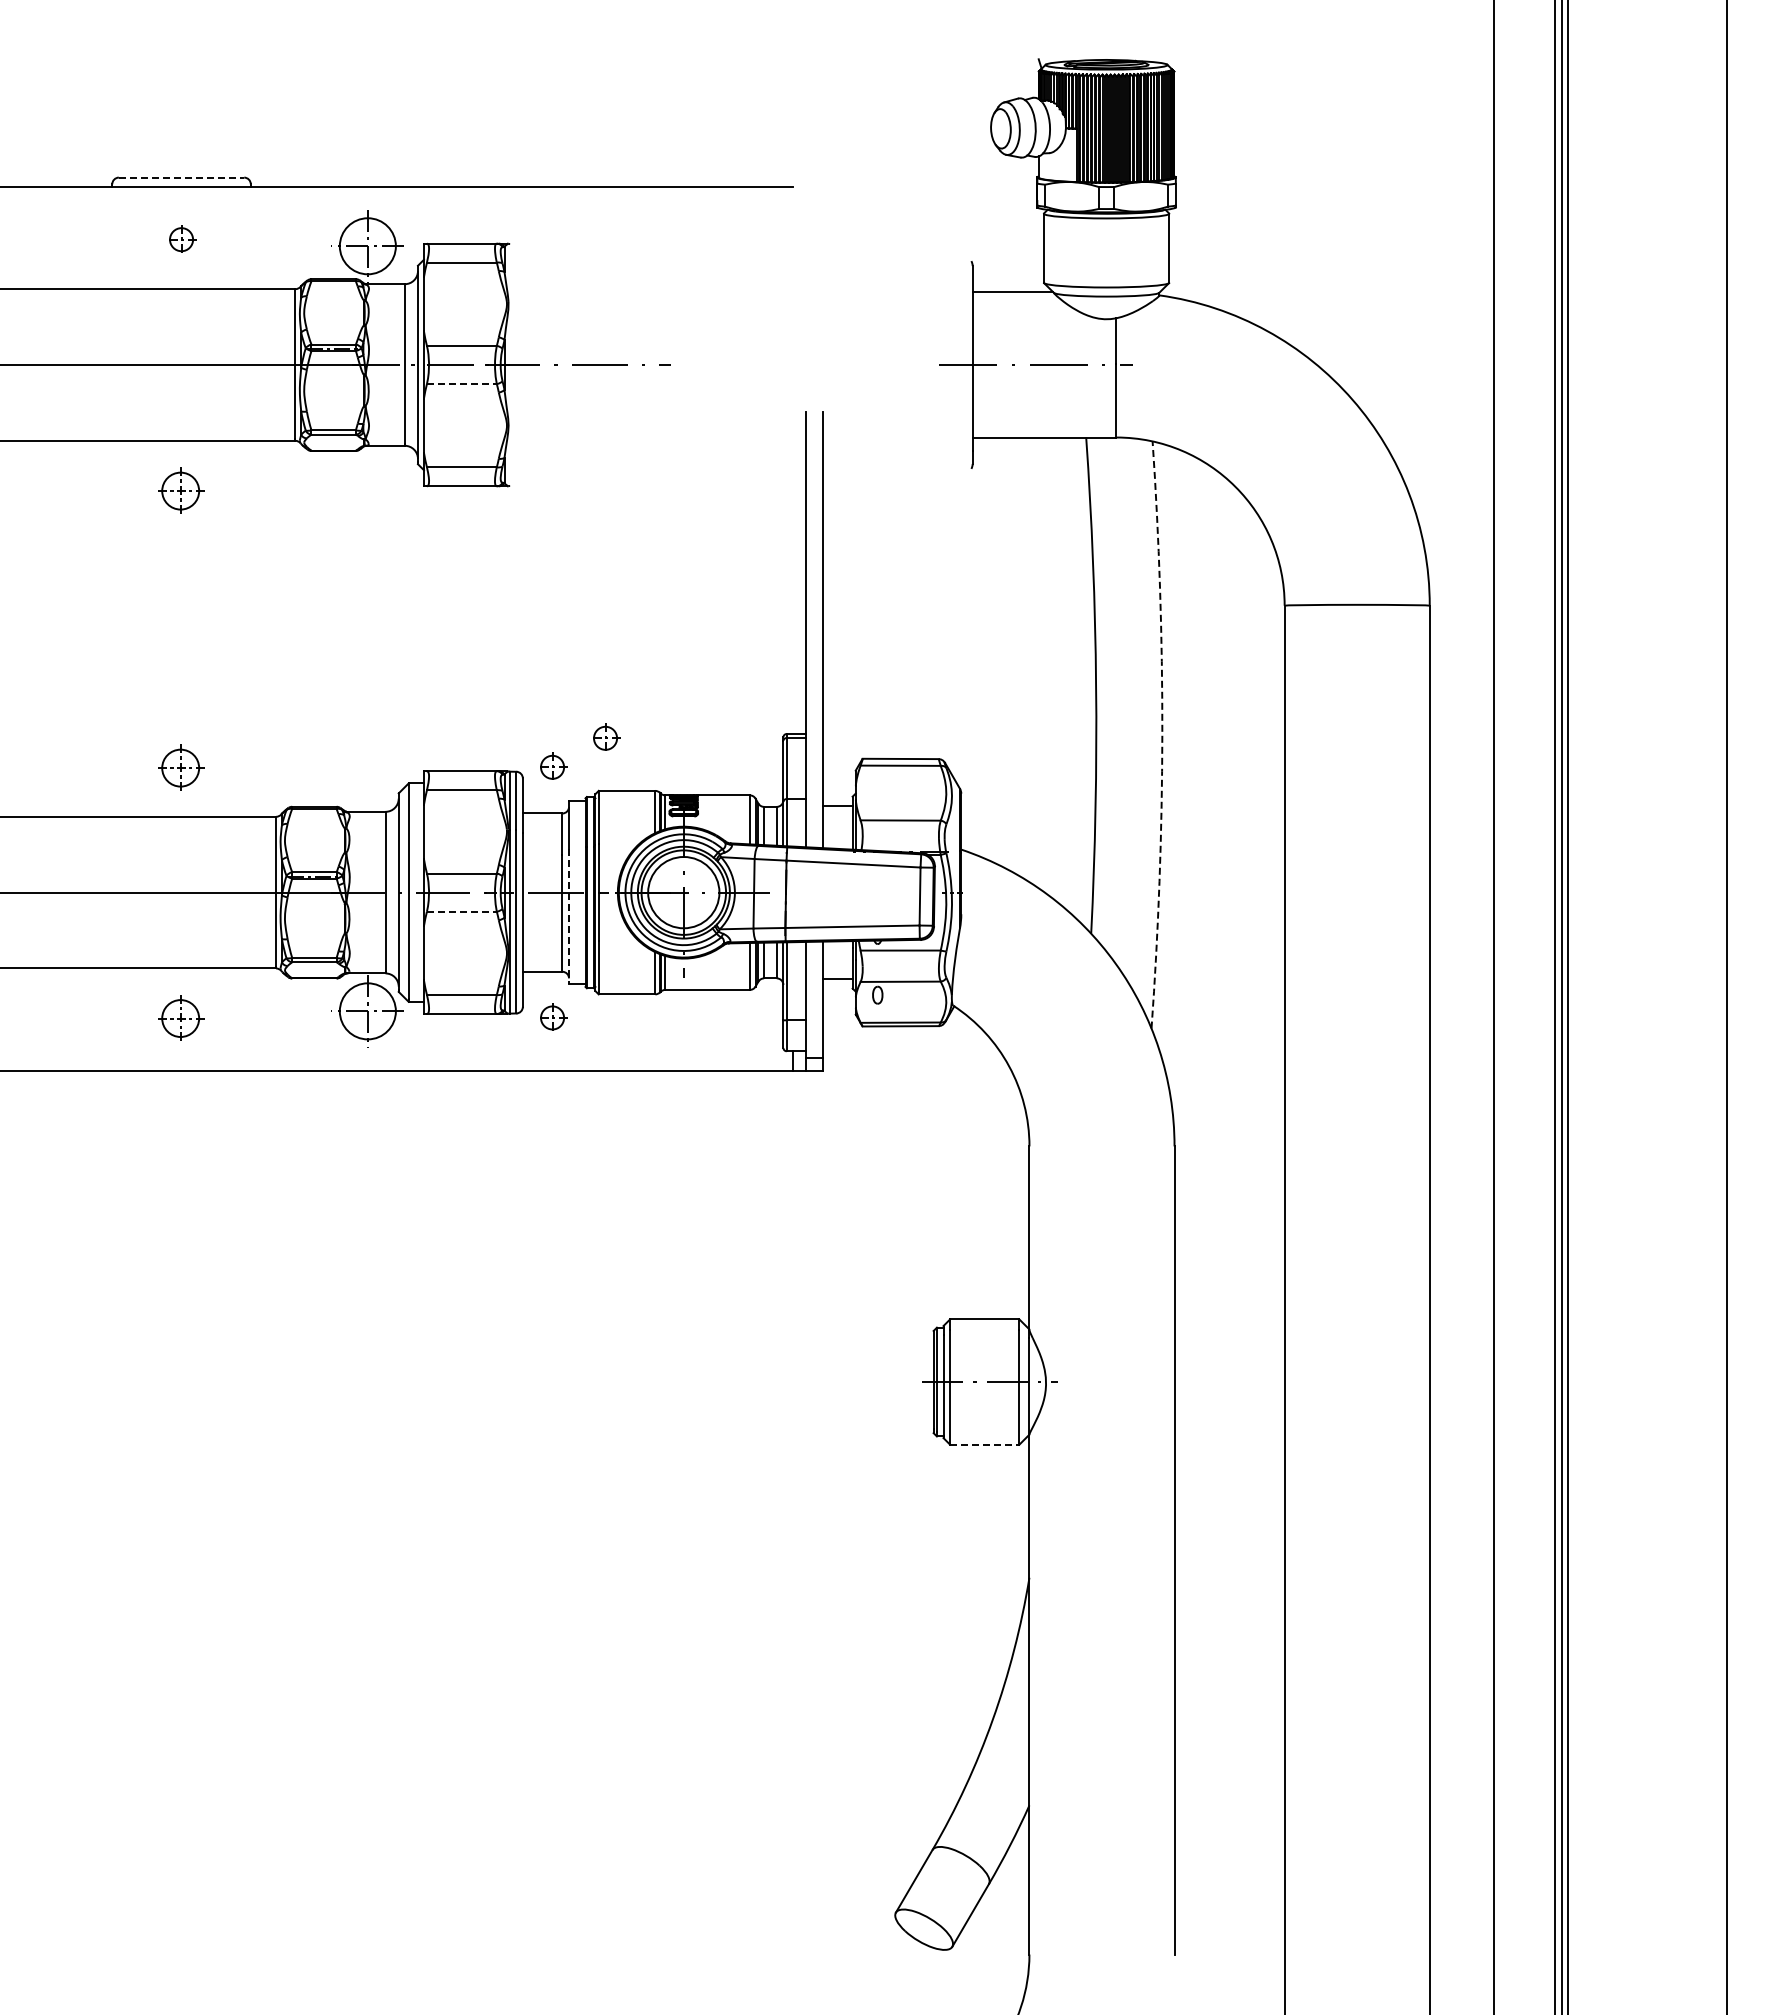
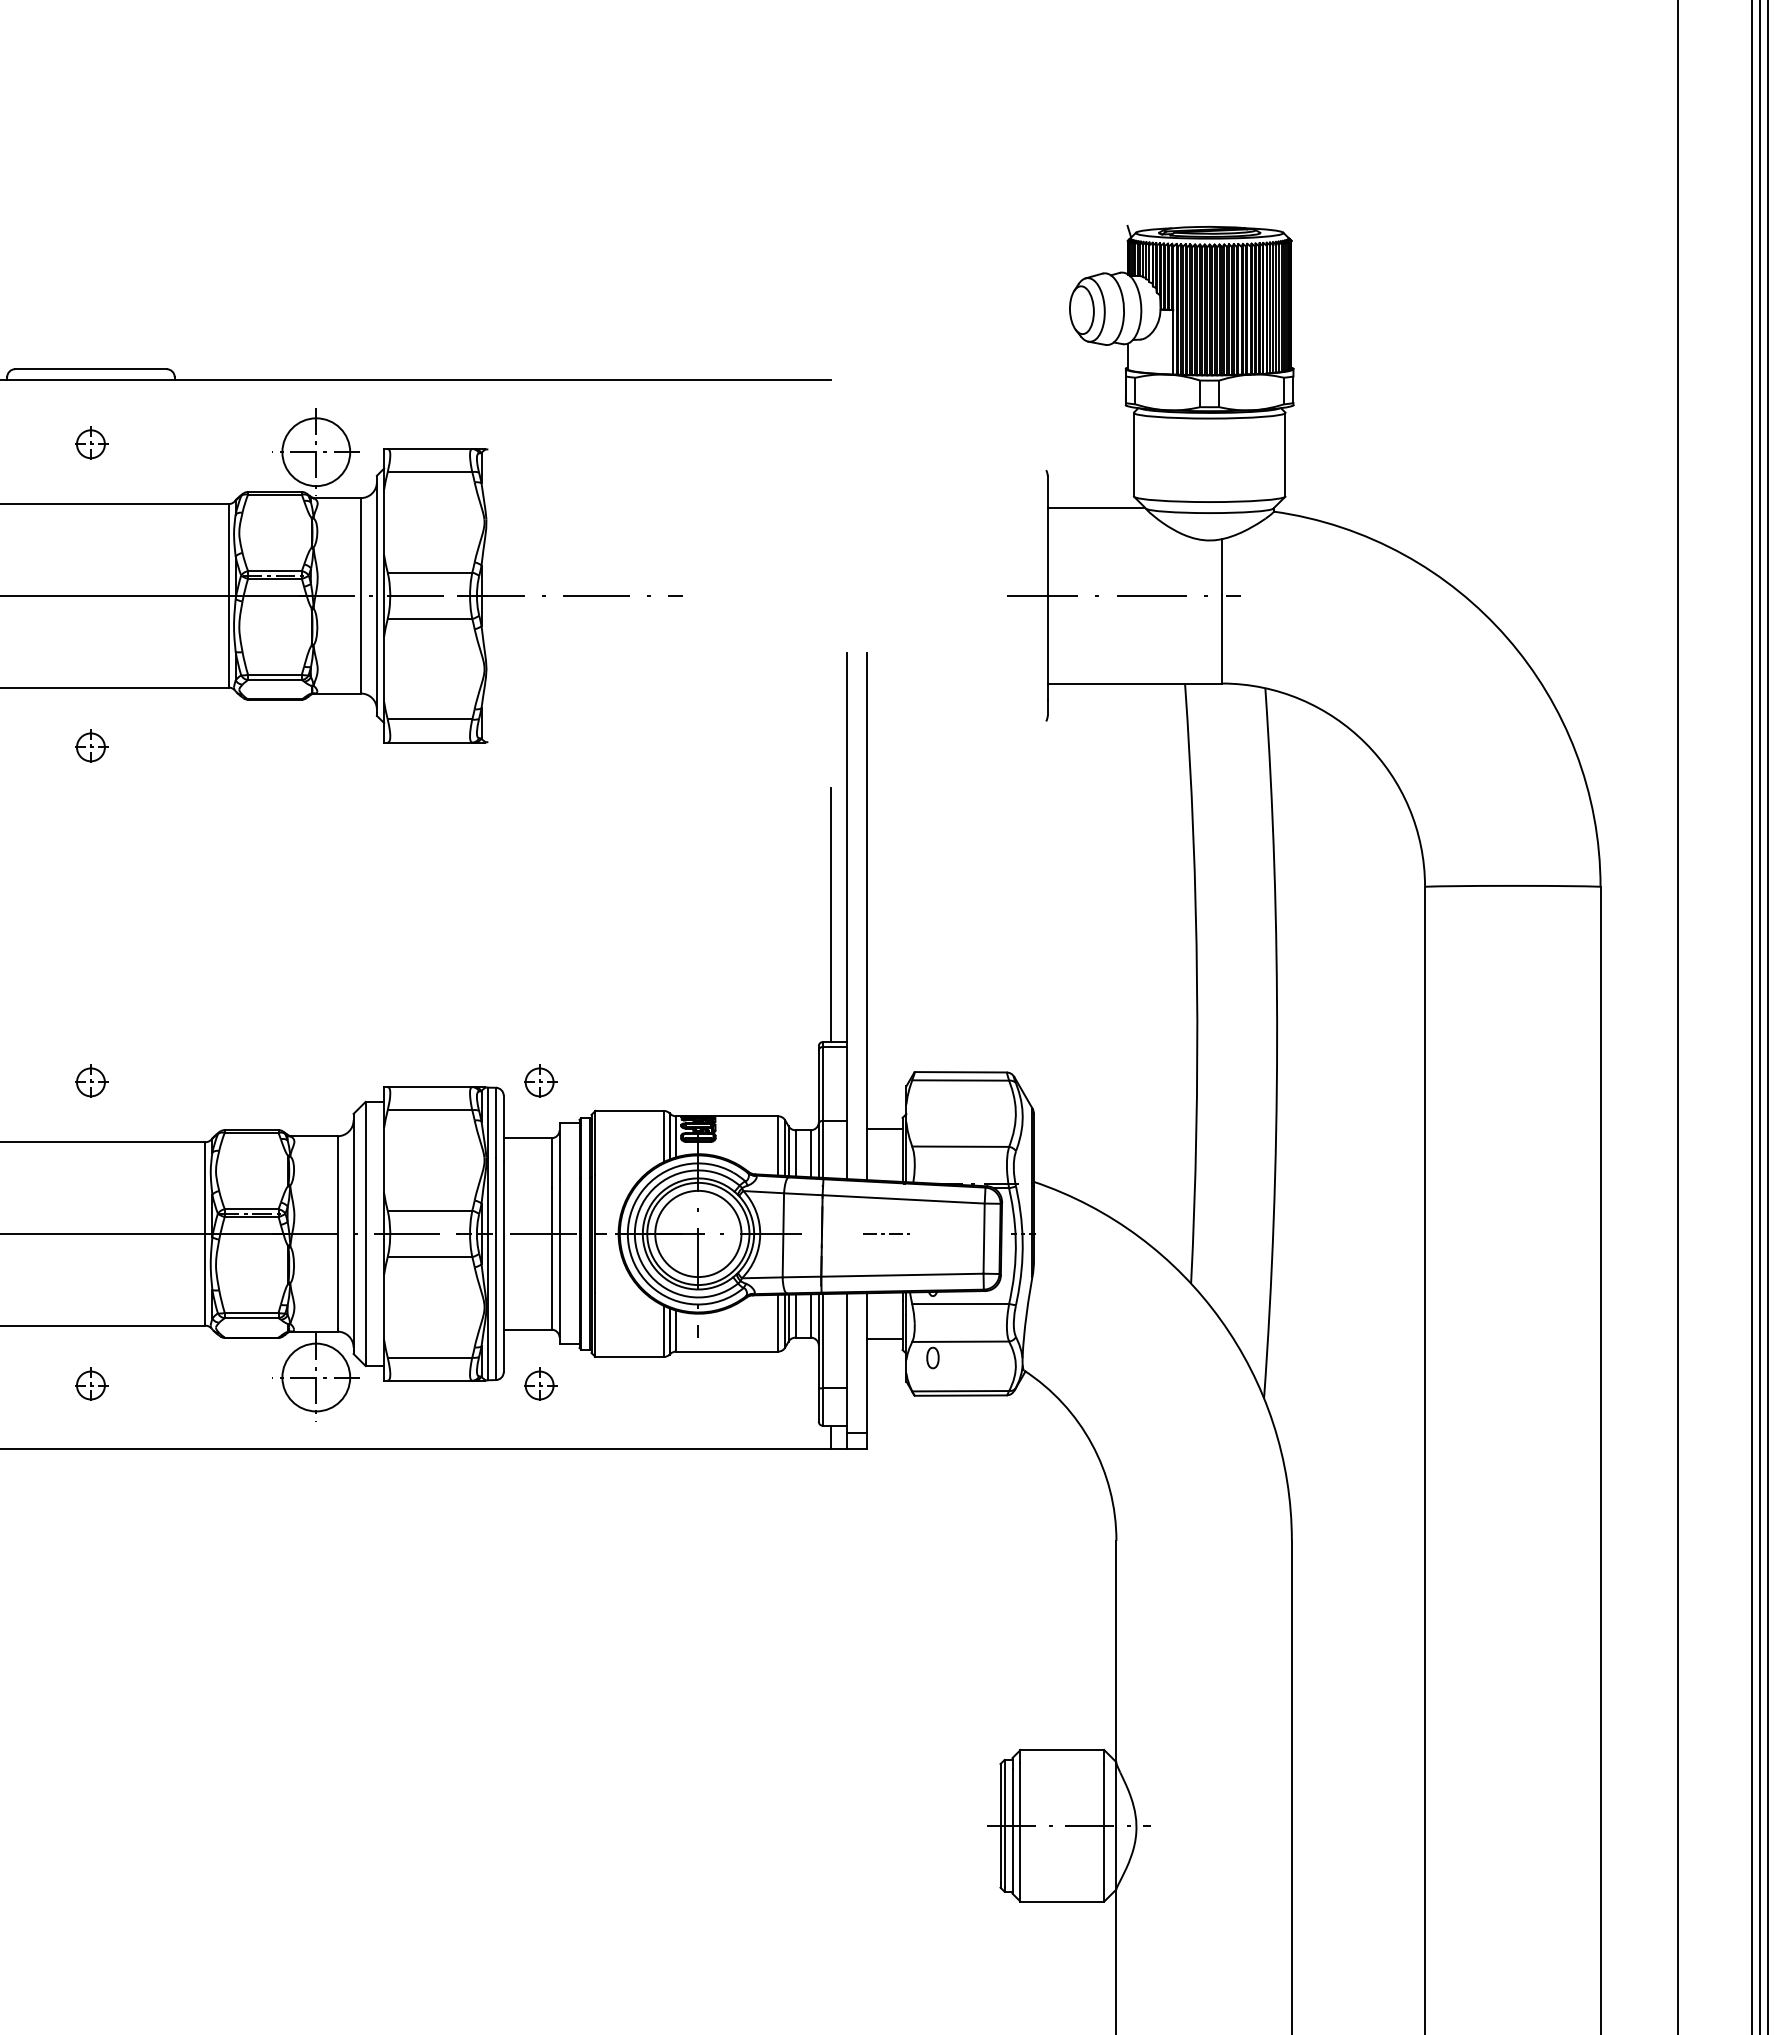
line: (181, 177) -> (90, 369), dashed -> solid
line: (461, 384) -> (429, 619), dashed -> solid
part: (182, 488) -> (92, 745), size x0.62
line: (793, 628) -> (831, 914), added
arc: (1162, 735) -> (1277, 1043), dashed -> solid
part: (606, 736) -> (604, 1045), removed
part: (182, 765) -> (92, 1080), size x0.62
line: (839, 892) -> (886, 1233), added
line: (461, 911) -> (429, 1256), dashed -> solid
line: (569, 916) -> (560, 1262), dashed -> solid
part: (182, 1016) -> (92, 1383), size x0.62
line: (984, 1444) -> (1062, 1901), dashed -> solid

